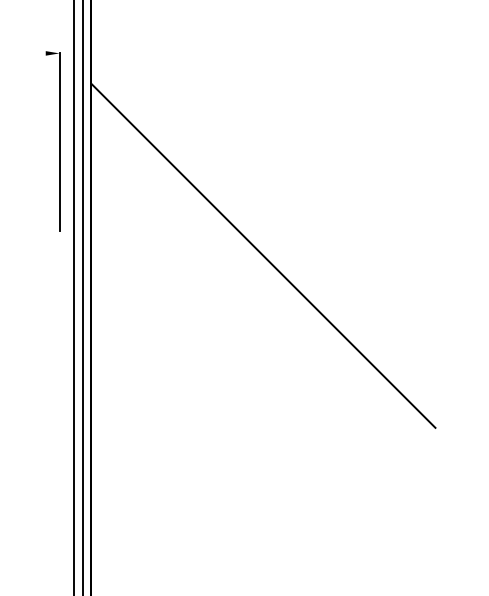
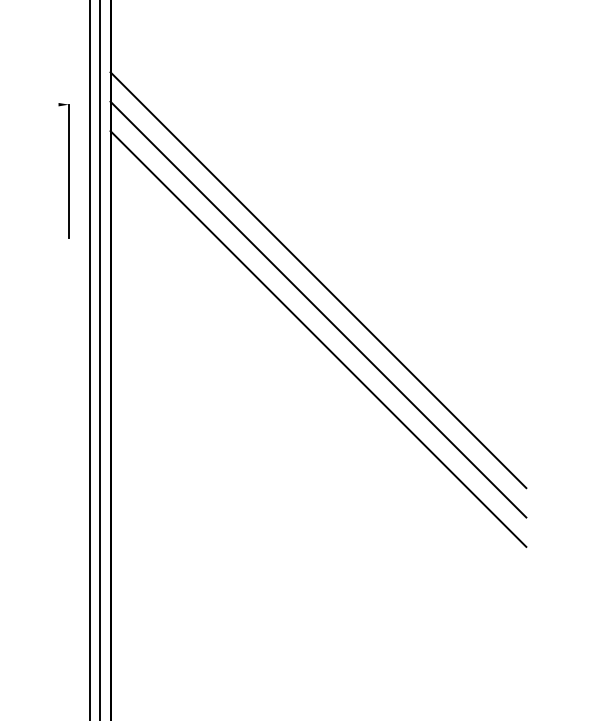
part: (52, 140) -> (63, 170), size x0.62
line: (263, 231) -> (318, 280), added
line: (263, 279) -> (318, 338), added

